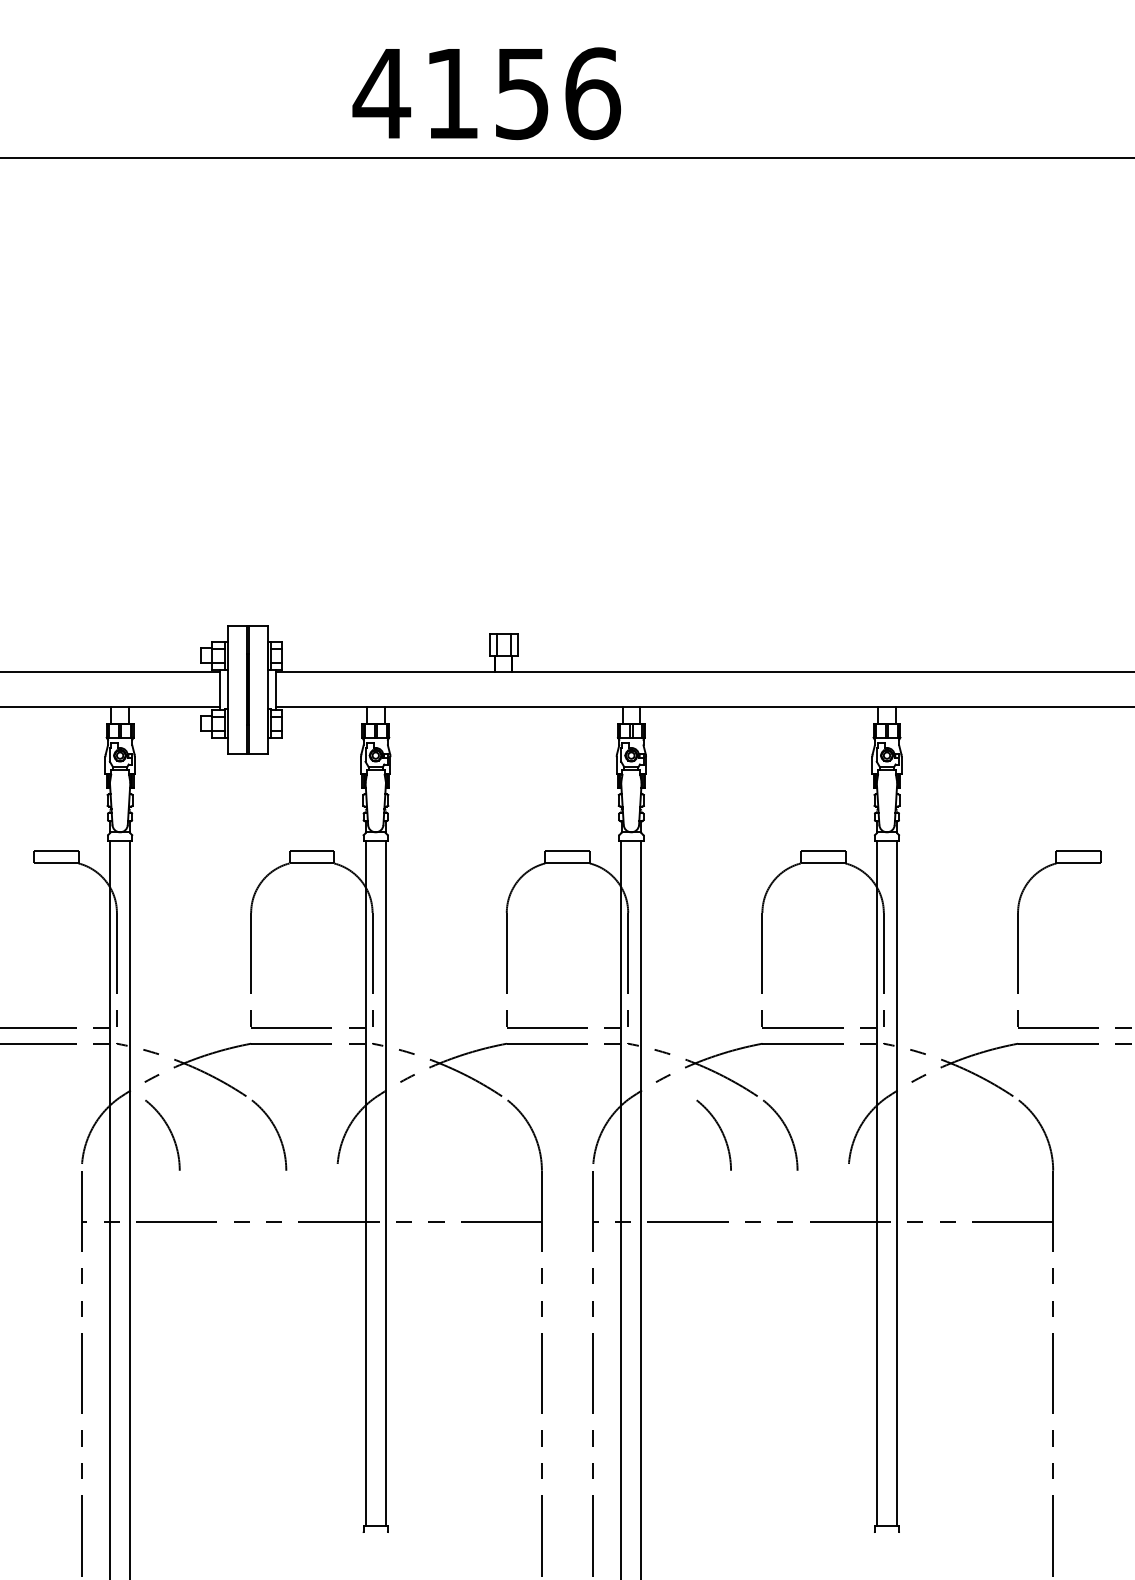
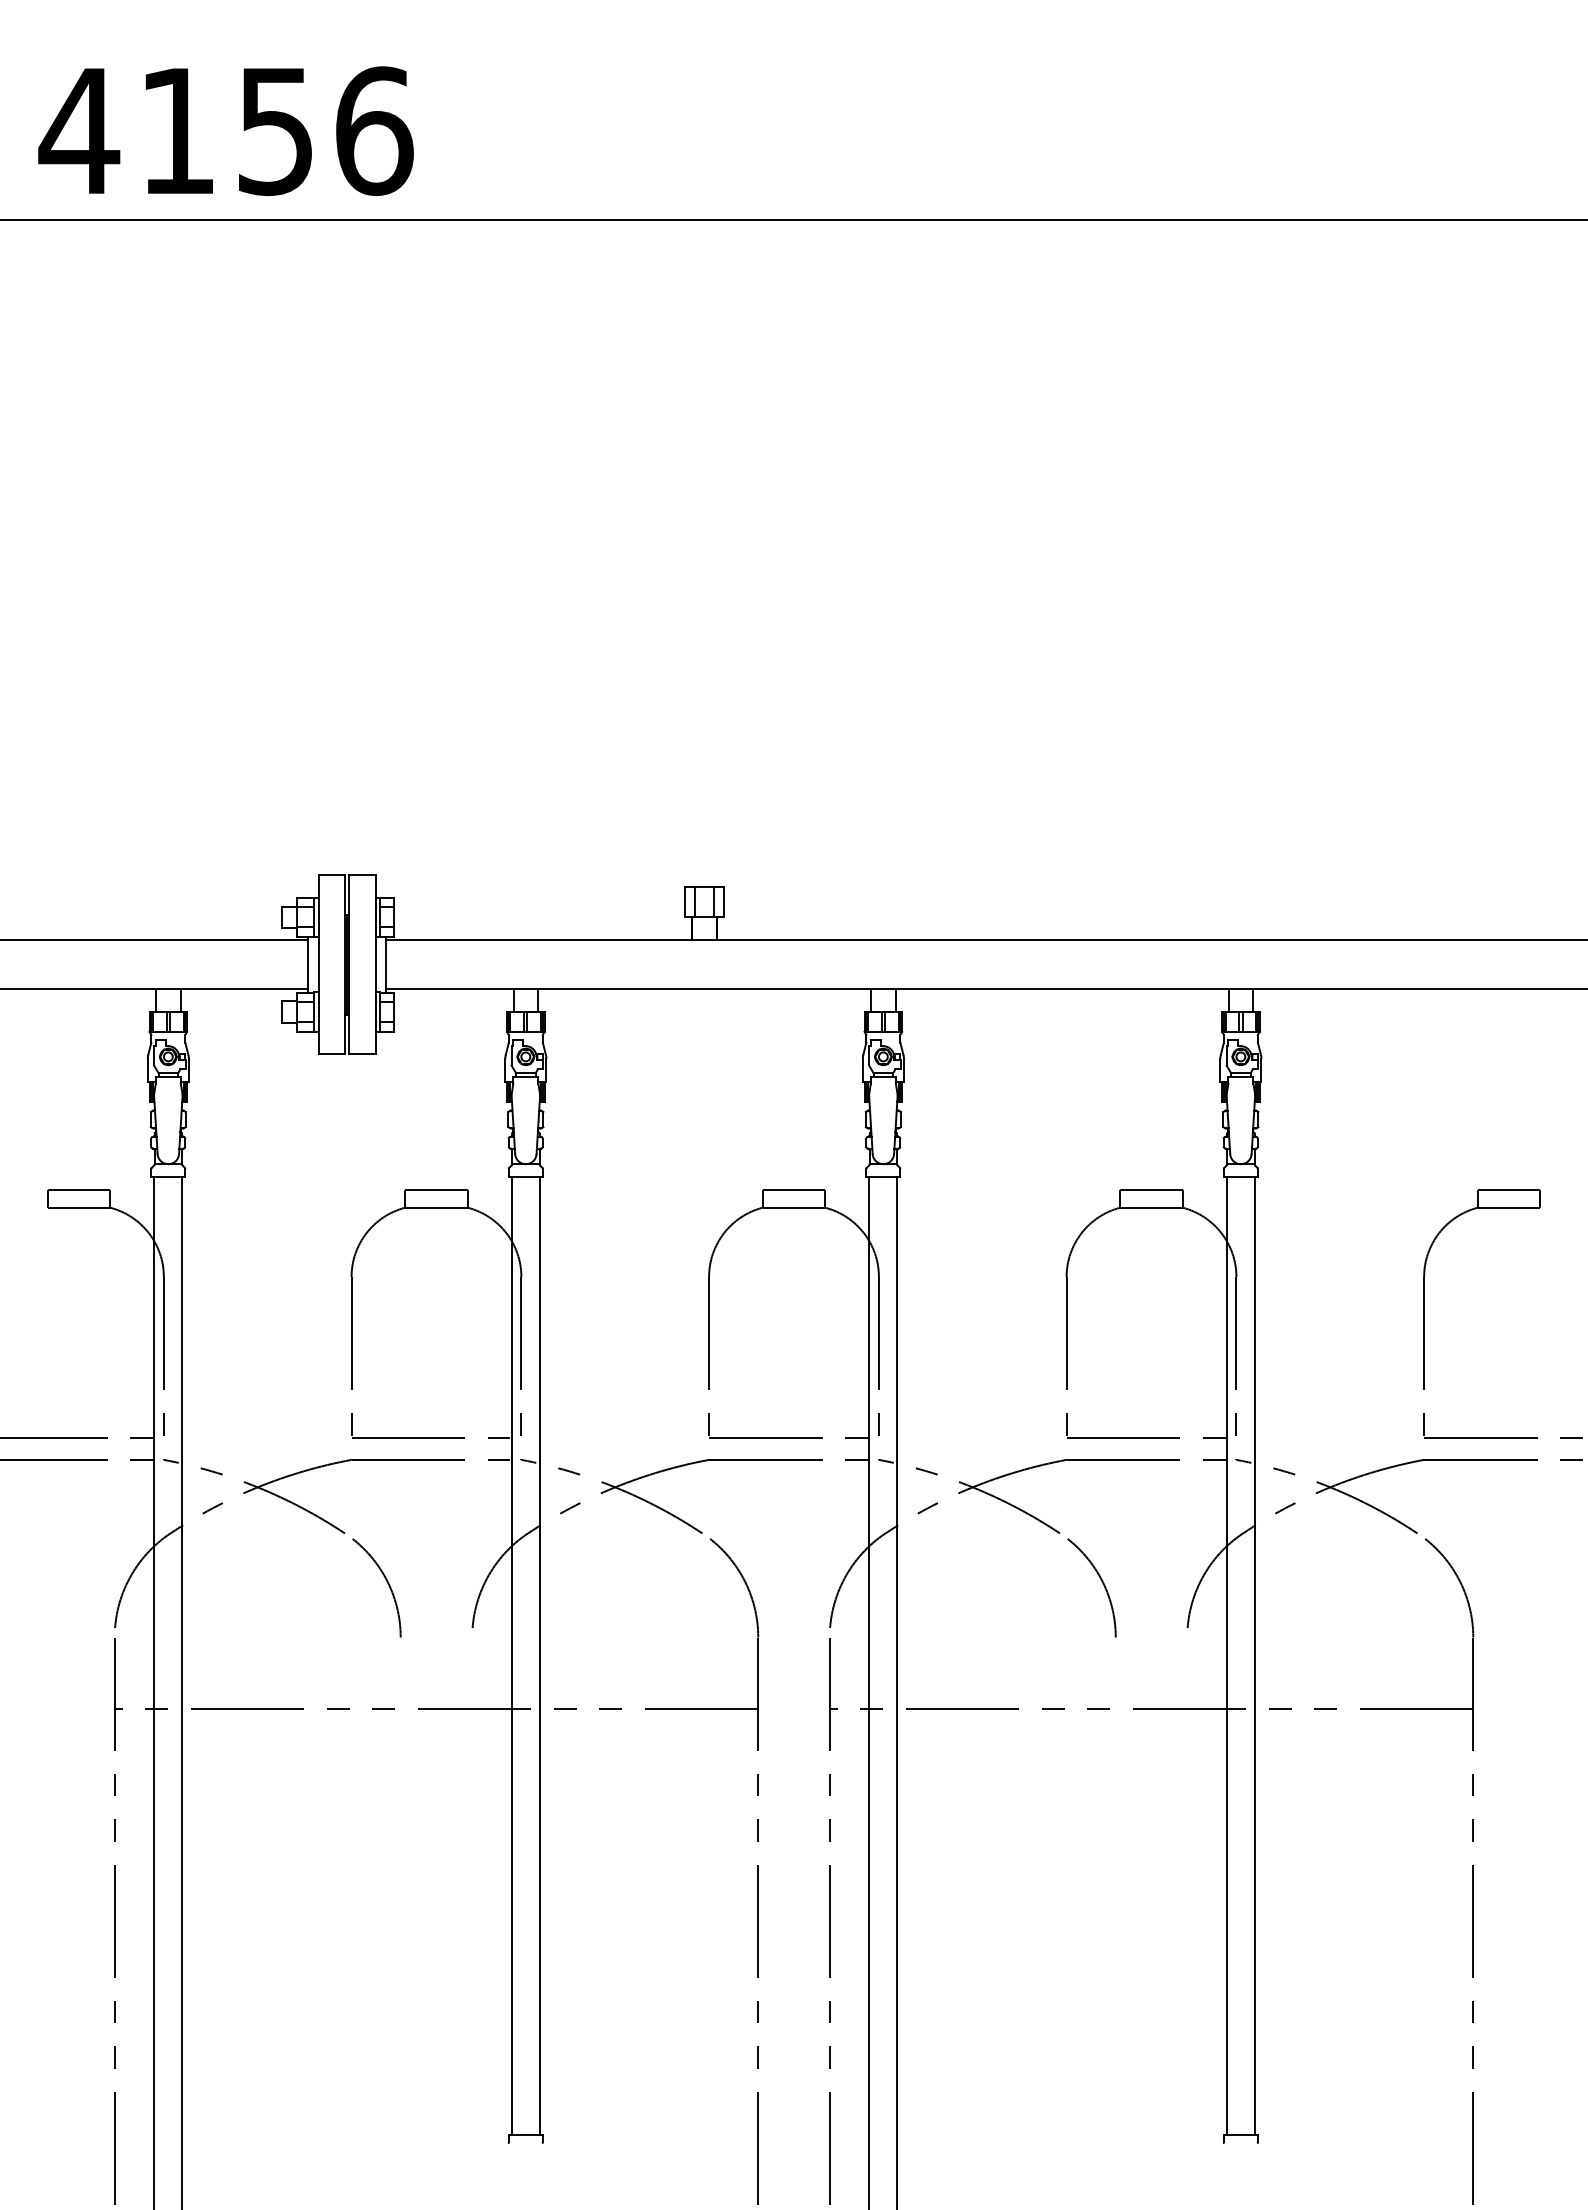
text: (486, 93) -> (225, 130), moved
arc: (720, 1130) -> (1008, 1581), removed
arc: (169, 1131) -> (237, 1582), removed

